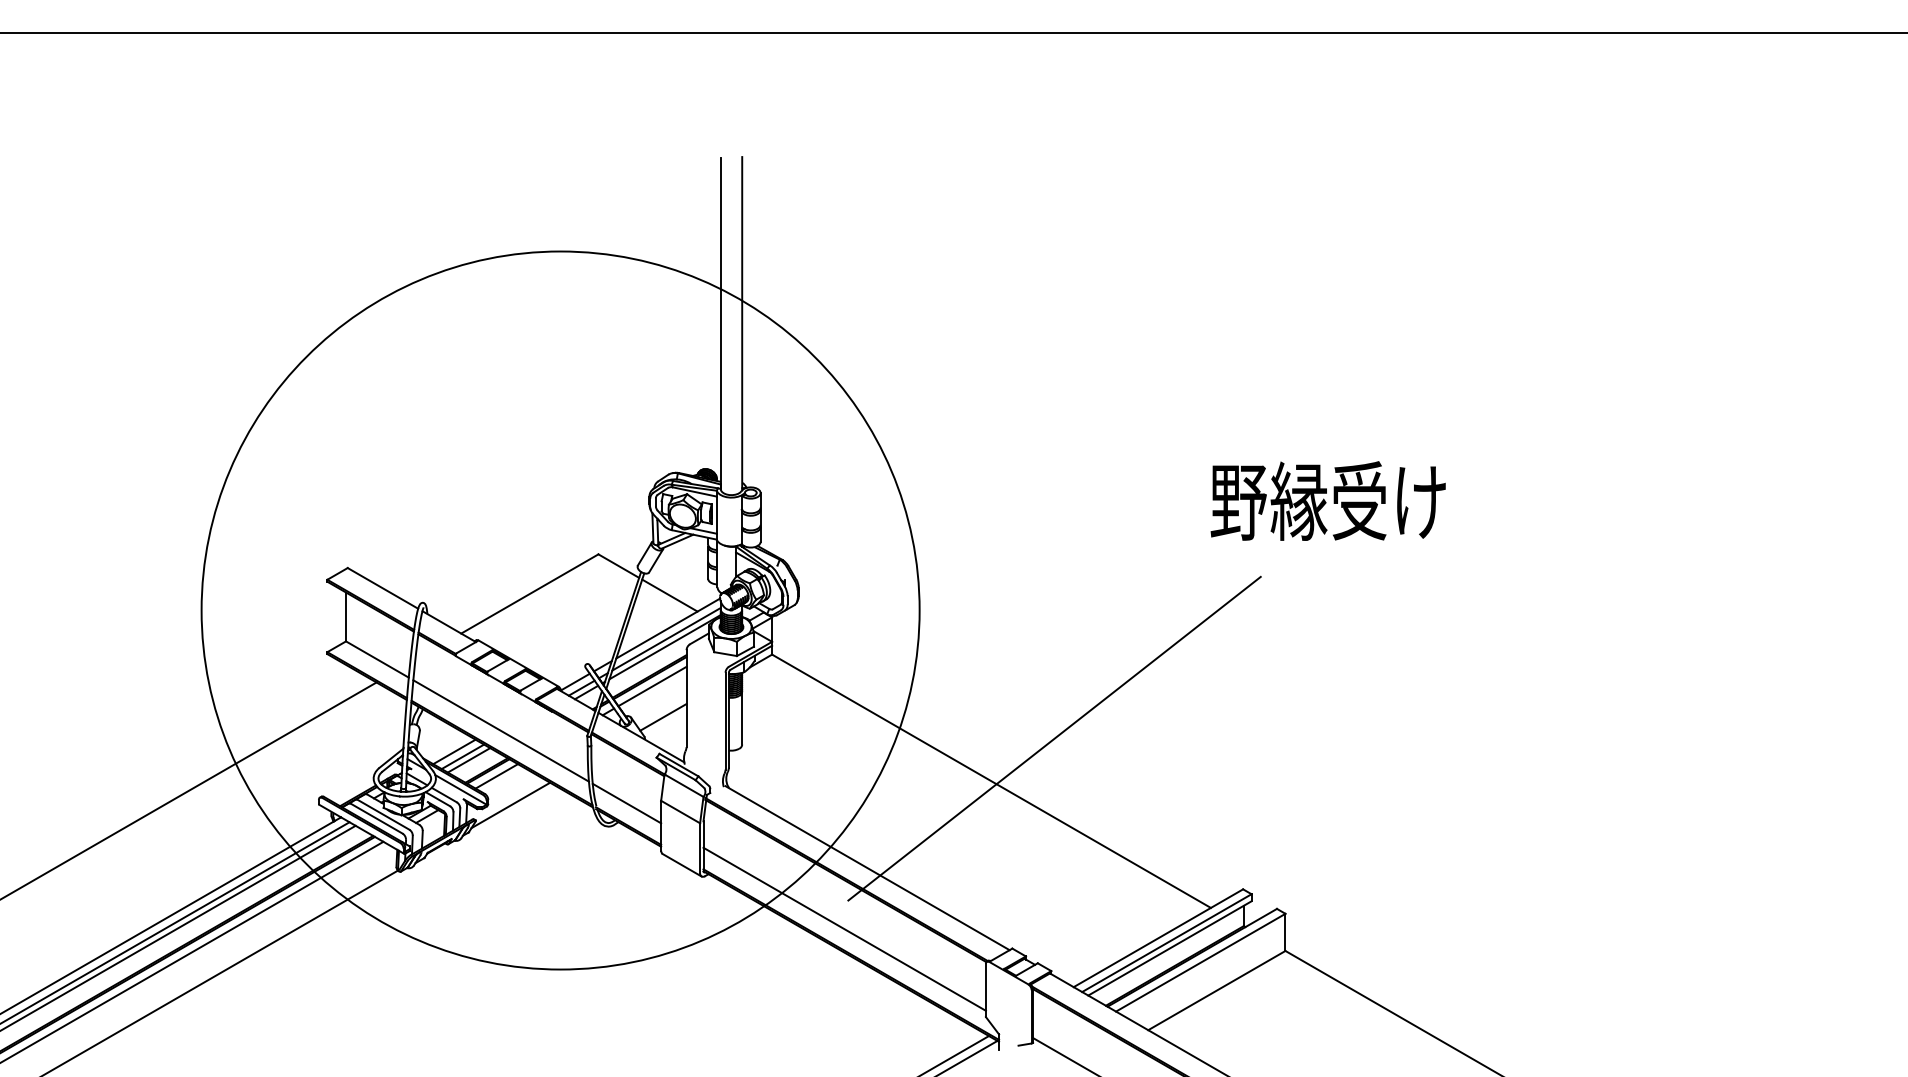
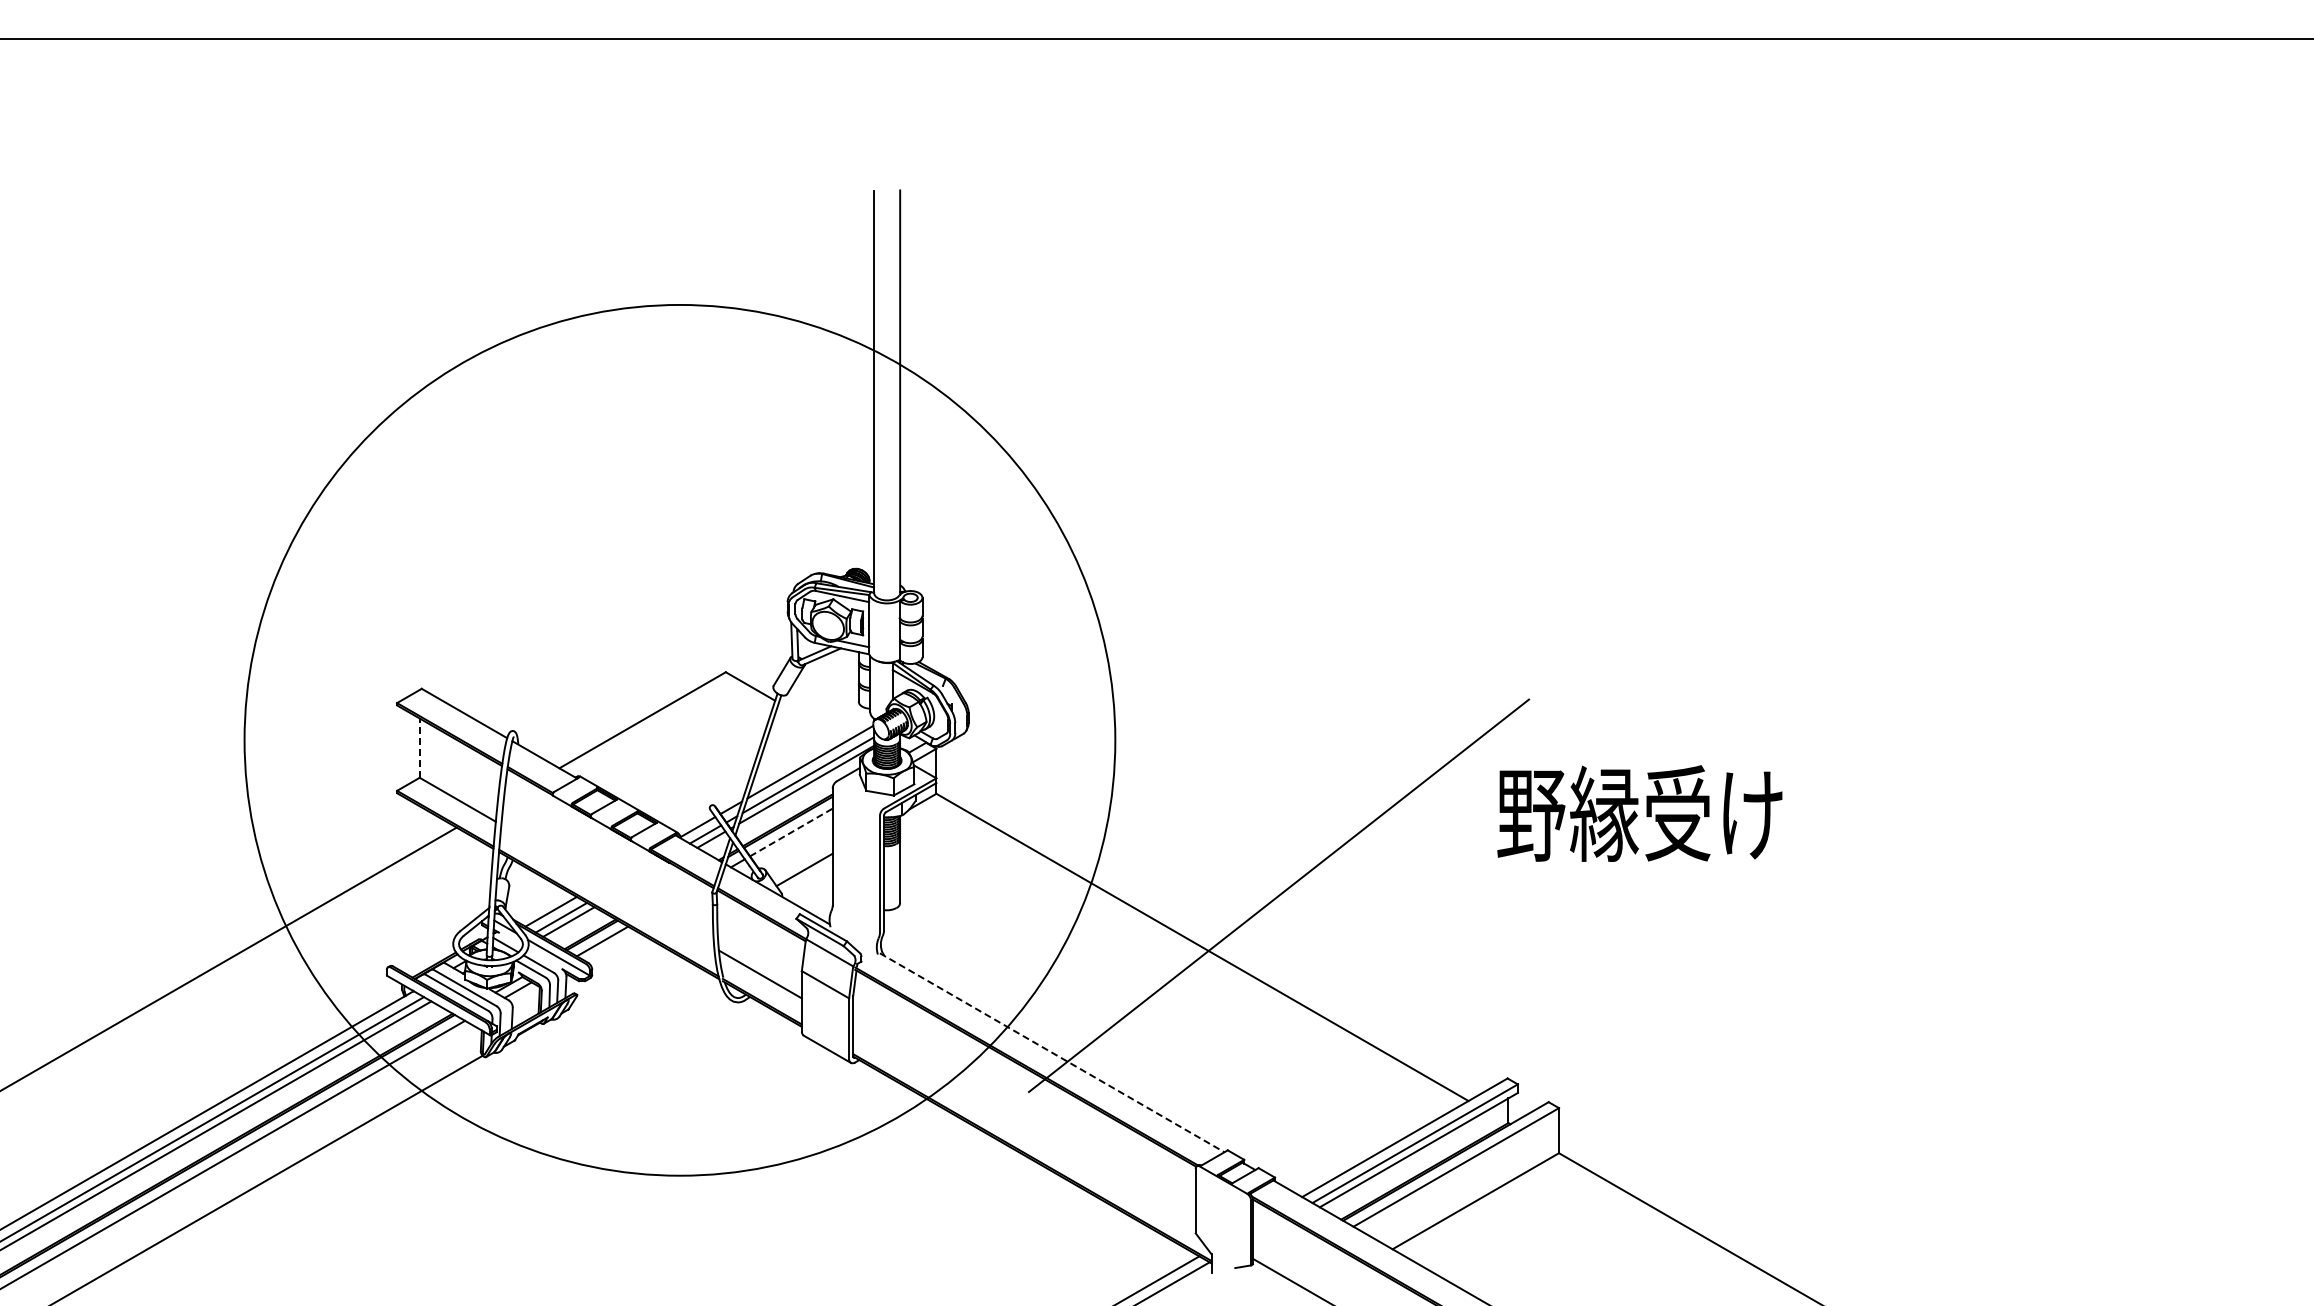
text: (1327, 500) -> (1639, 813), moved
line: (669, 594) -> (812, 721), removed
line: (345, 617) -> (419, 748), solid -> dashed
line: (652, 686) -> (791, 832), solid -> dashed
line: (500, 730) -> (607, 885), removed
line: (510, 805) -> (619, 976), removed
line: (867, 867) -> (1052, 1052), solid -> dashed
line: (844, 928) -> (1024, 1126), removed

